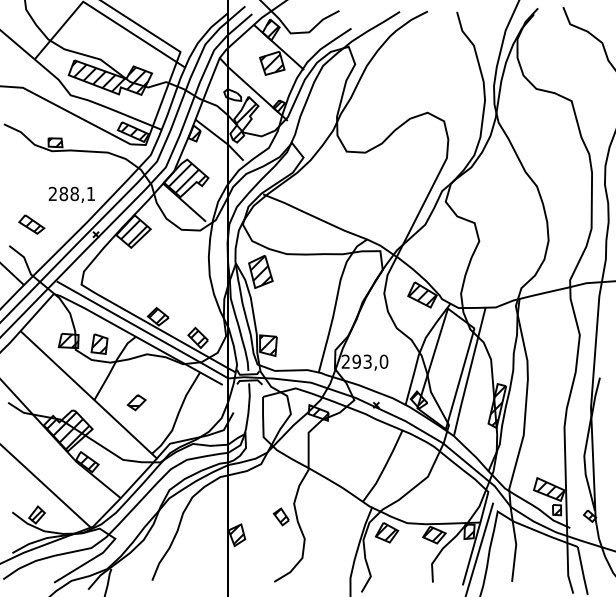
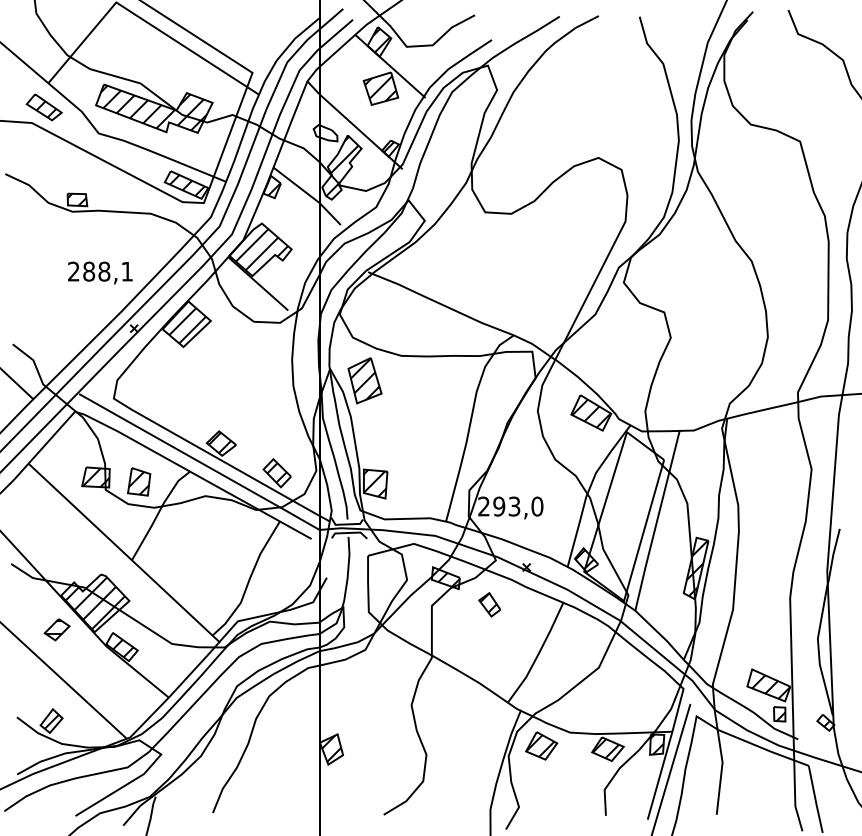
part: (31, 224) -> (43, 107), moved
part: (136, 402) -> (56, 629), moved
part: (281, 516) -> (489, 604), moved

